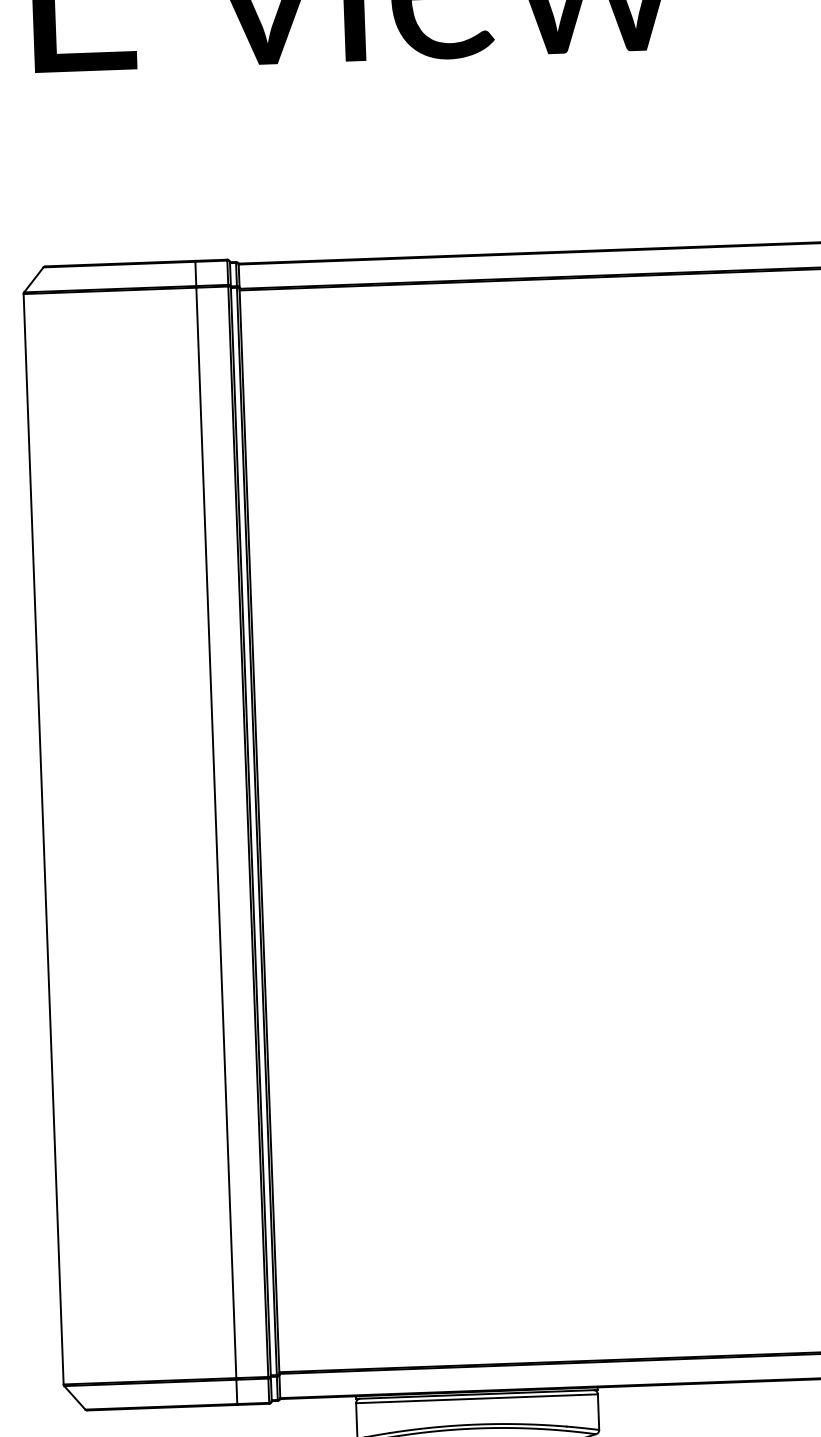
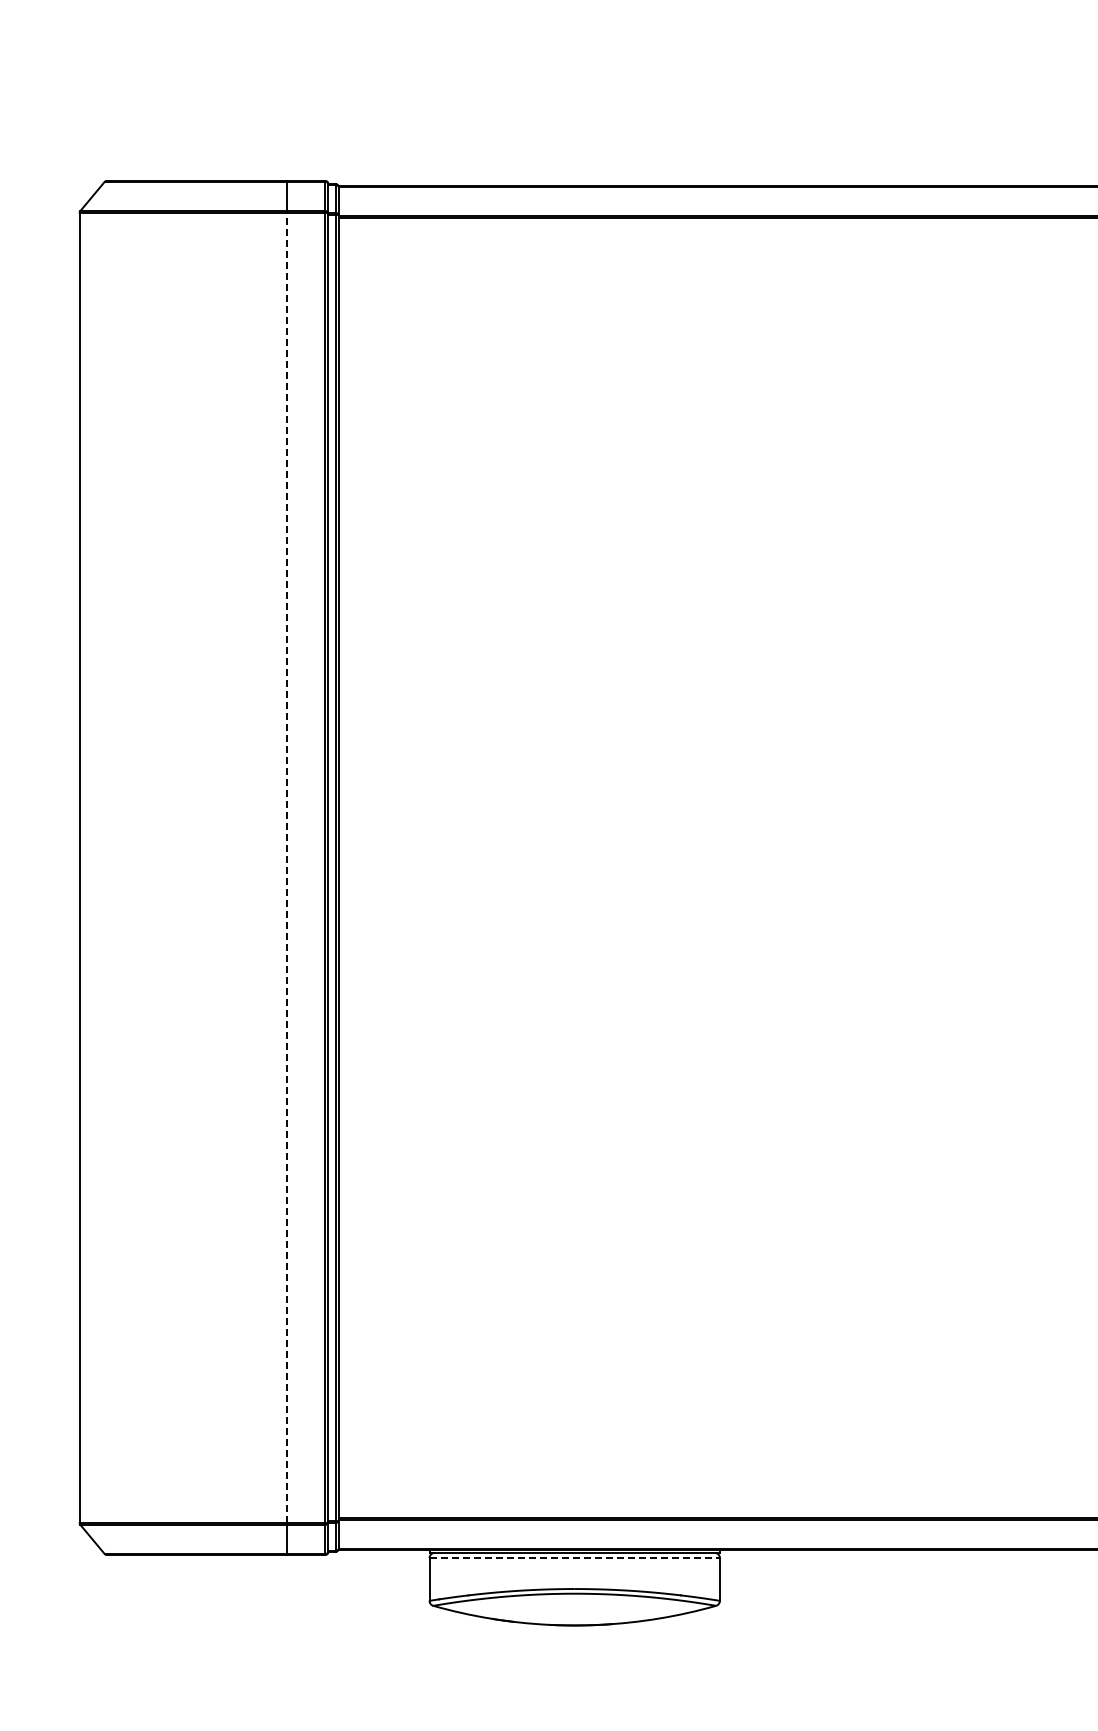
line: (215, 832) -> (286, 867), solid -> dashed
line: (477, 1399) -> (575, 1558), solid -> dashed

